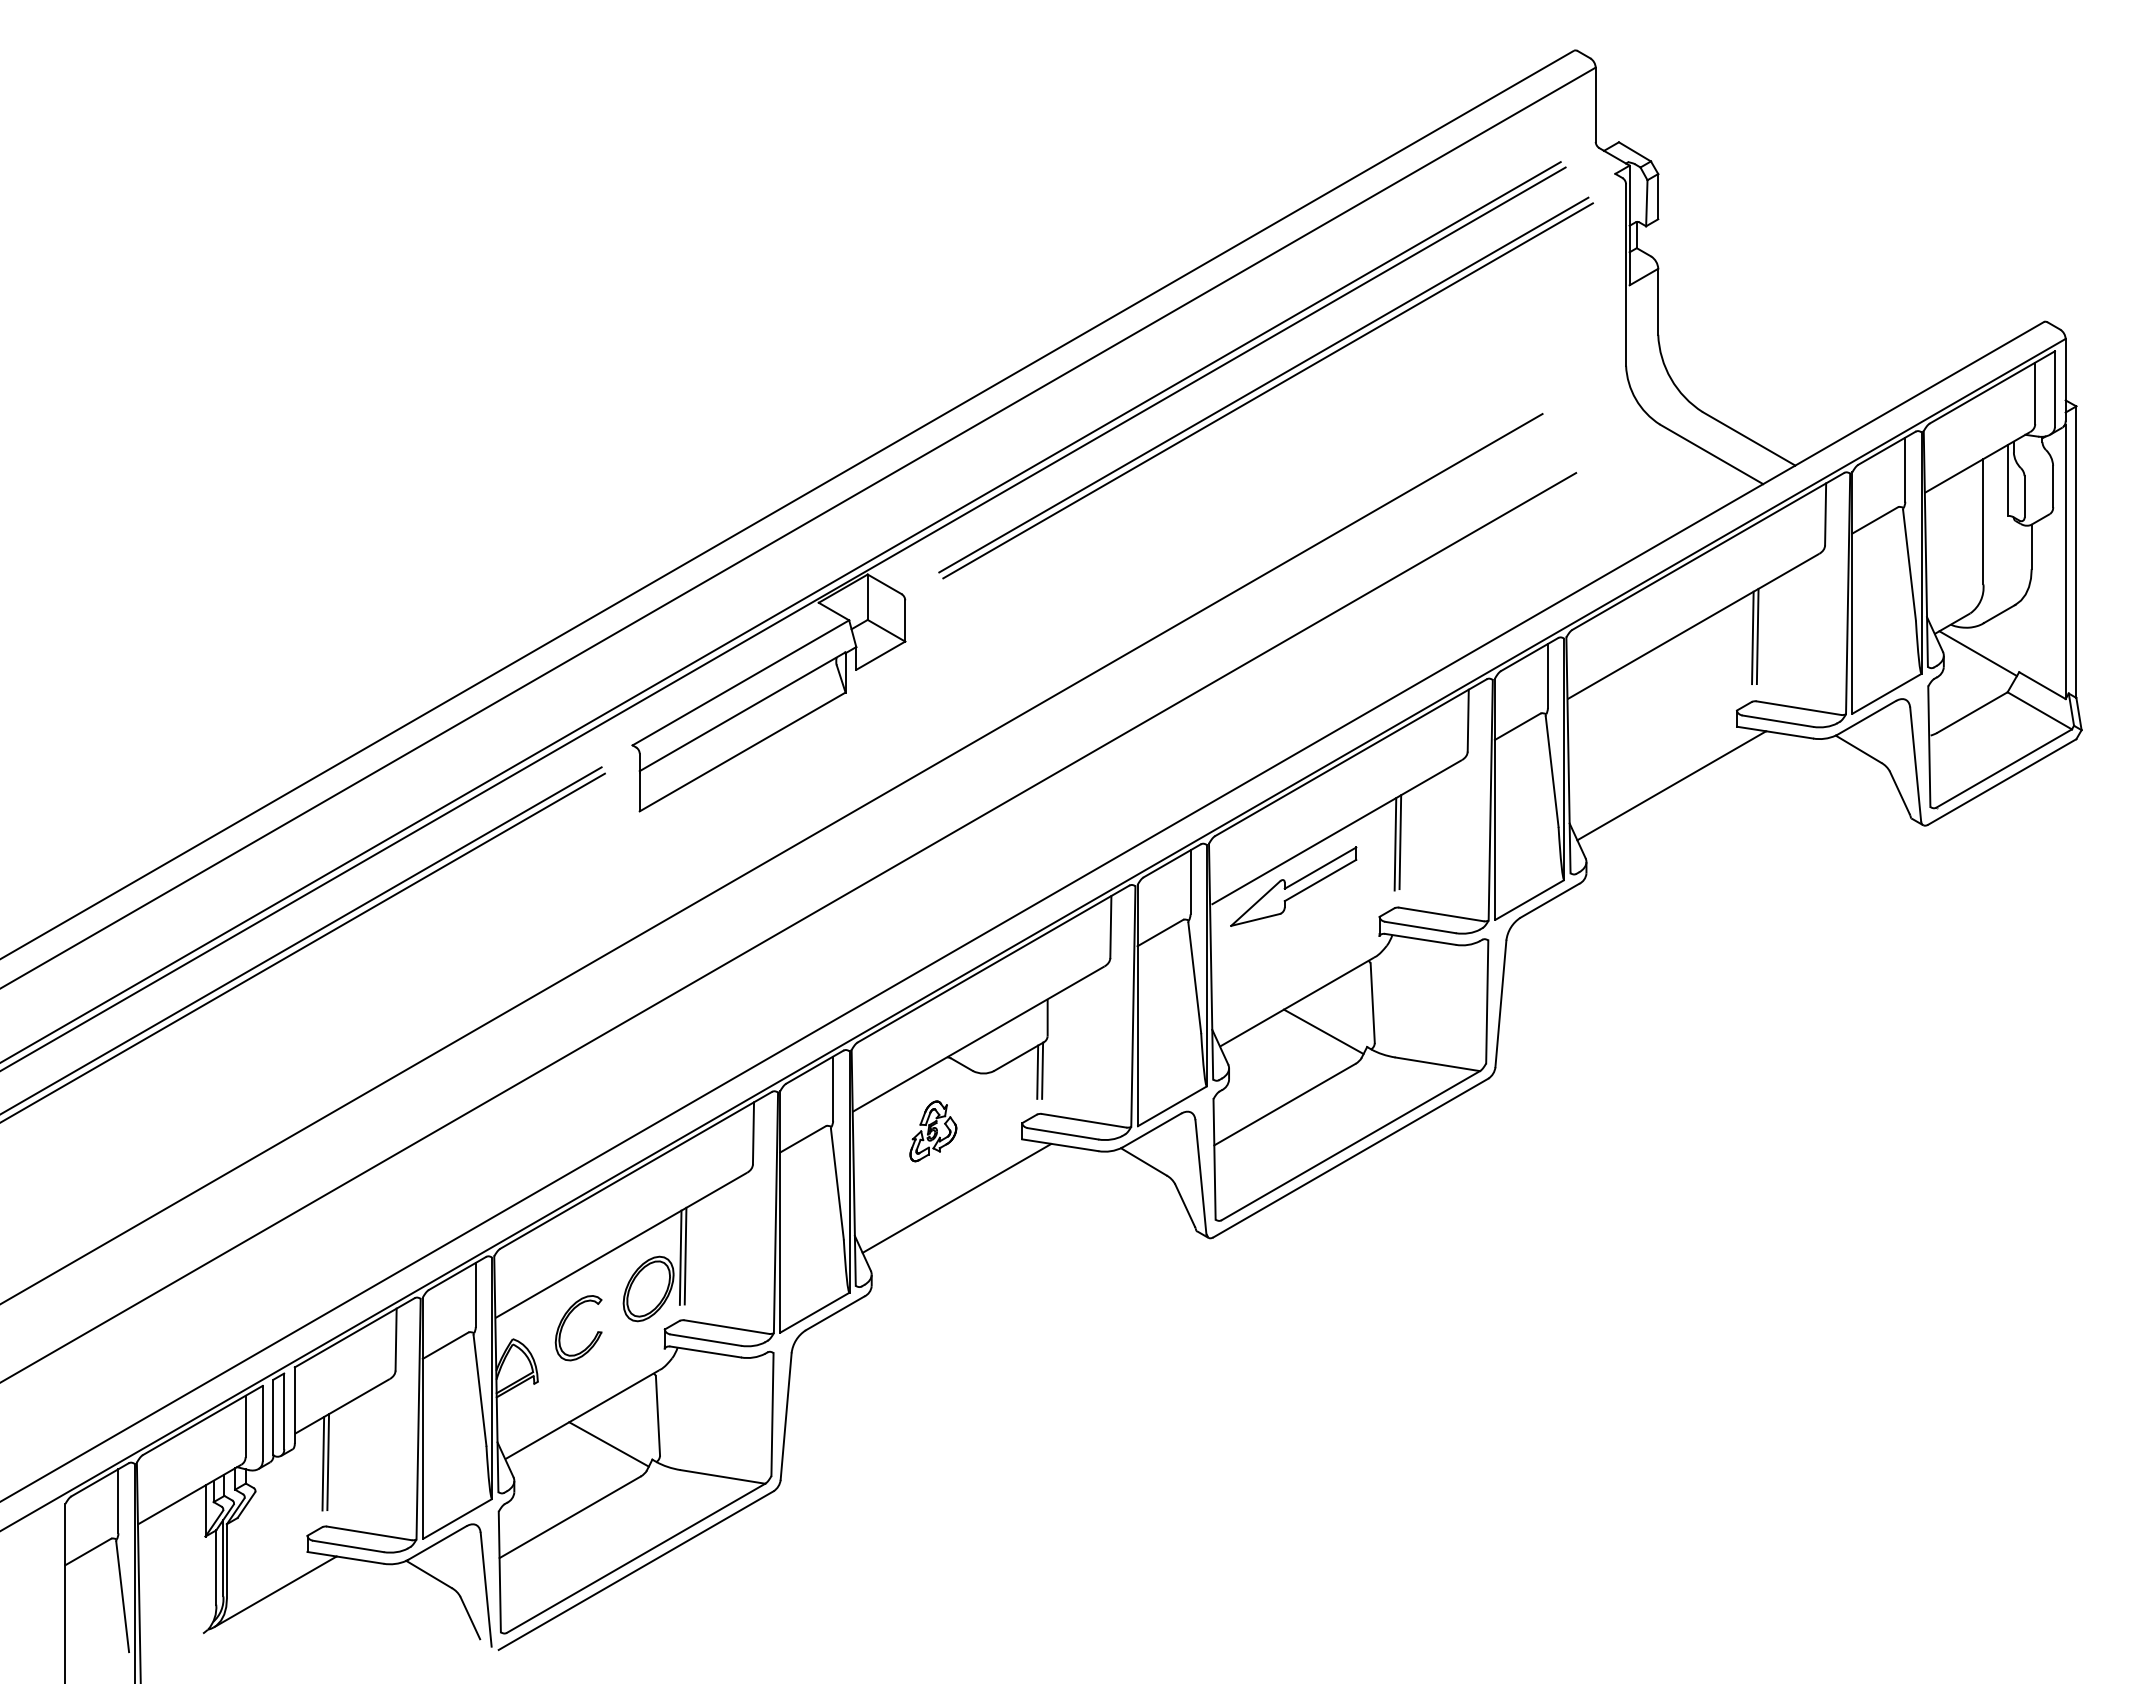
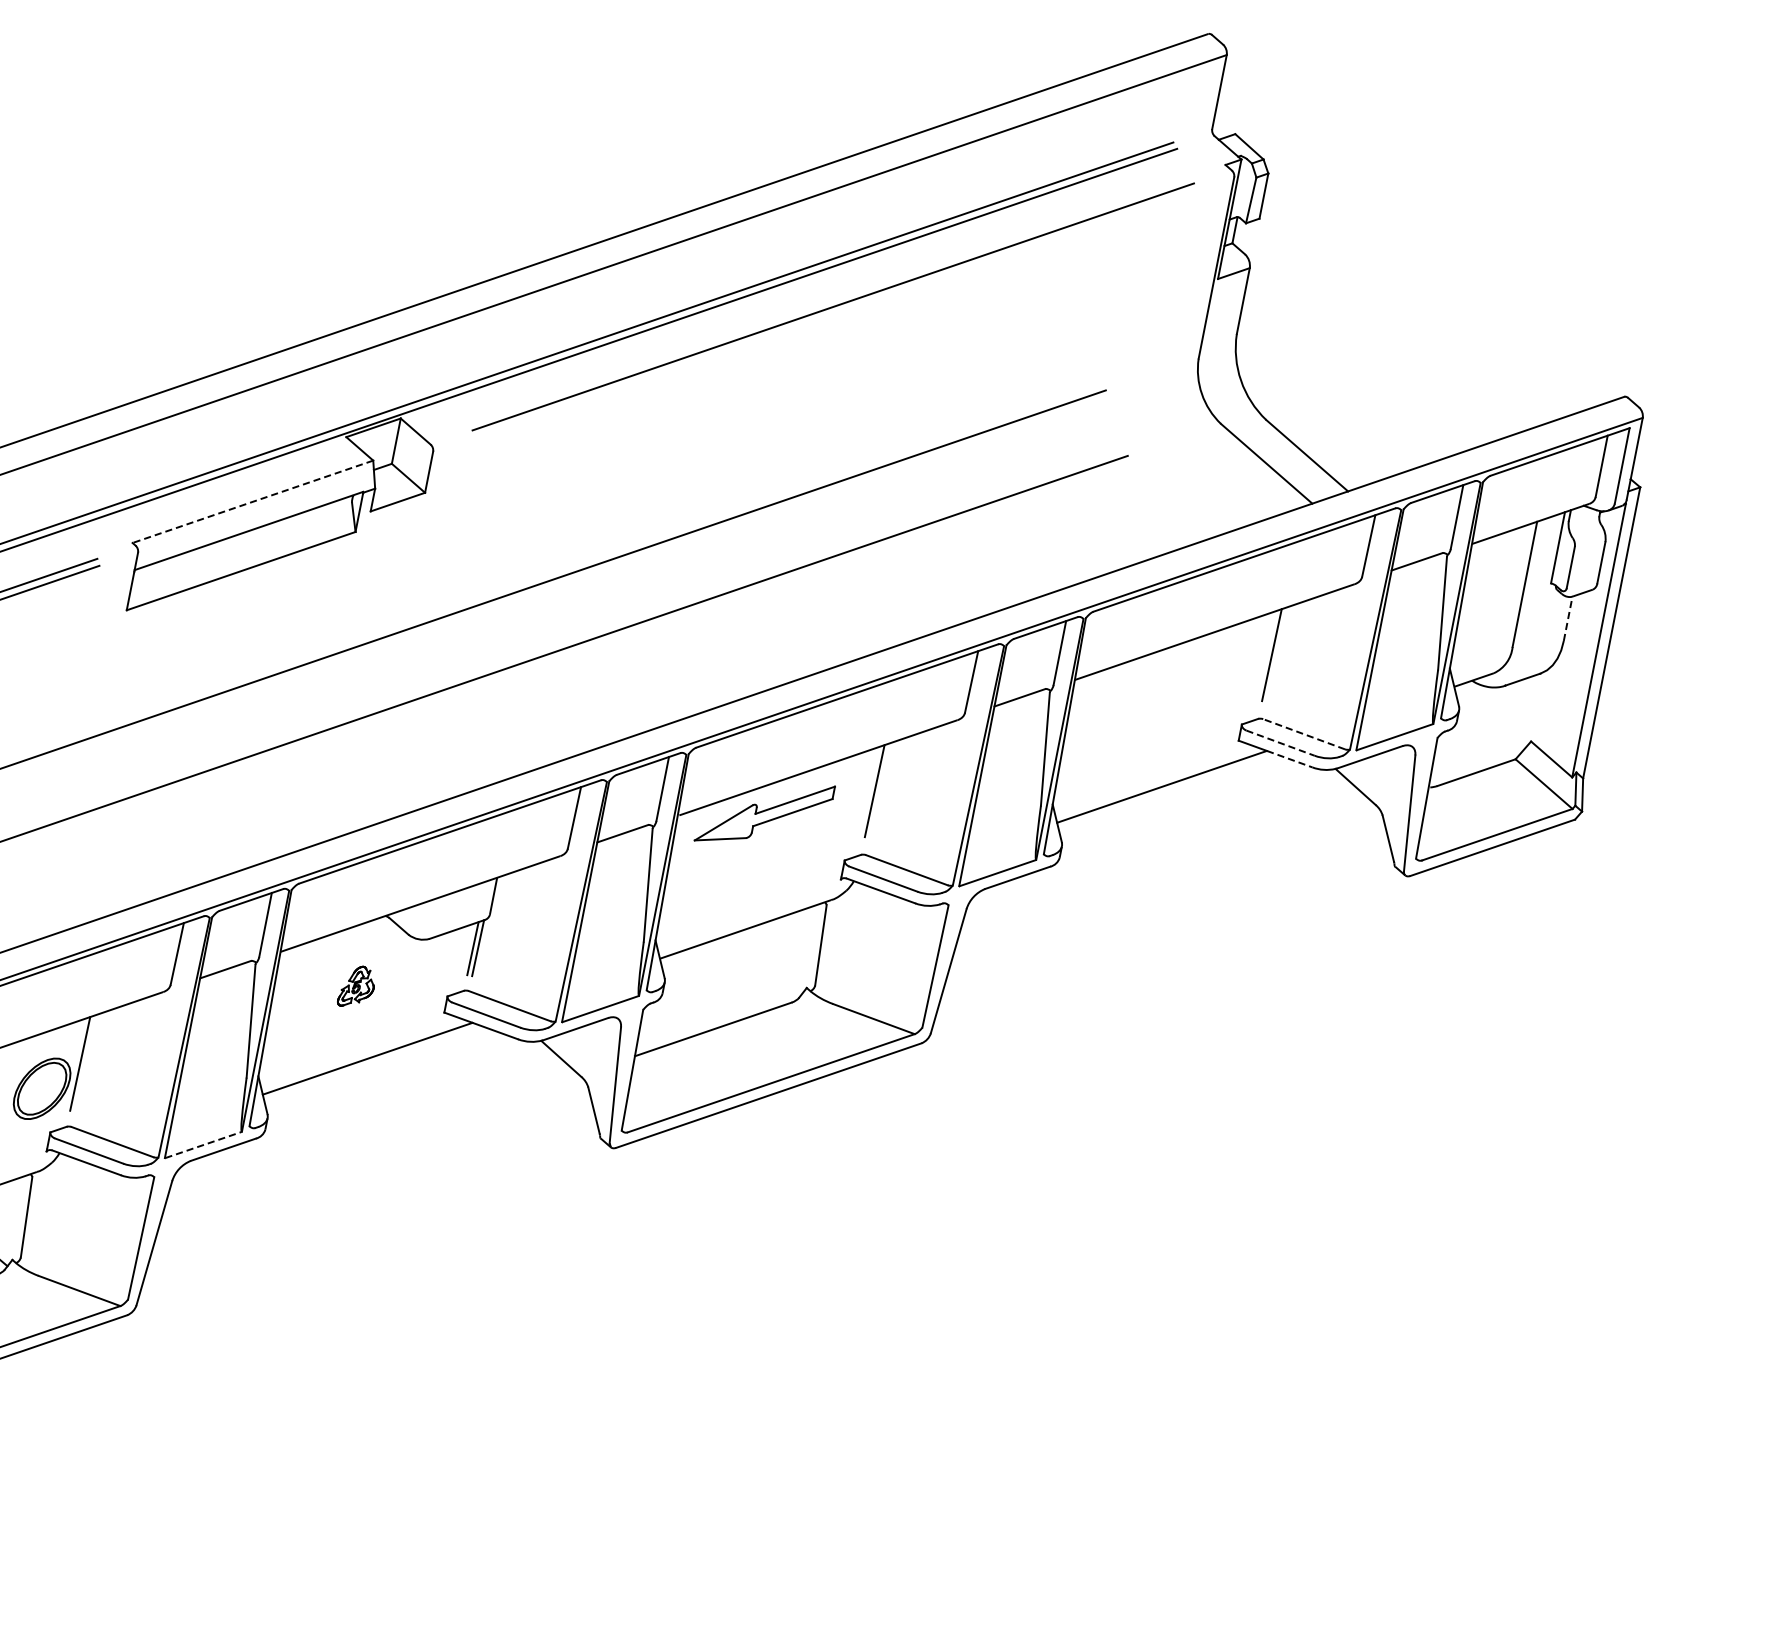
line: (1267, 390) -> (835, 313), removed
line: (2031, 546) -> (1568, 618), solid -> dashed
line: (1757, 636) -> (1276, 654), removed
line: (1977, 653) -> (1493, 714), removed
line: (740, 683) -> (252, 502), solid -> dashed
line: (1798, 708) -> (1303, 734), solid -> dashed
line: (1777, 721) -> (1280, 743), solid -> dashed
line: (1789, 734) -> (1289, 758), solid -> dashed
line: (1400, 842) -> (880, 790), removed
line: (1323, 1031) -> (766, 963), removed
part: (933, 1131) -> (357, 987), size x0.7
line: (685, 1255) -> (85, 1062), removed
line: (815, 1312) -> (204, 1144), solid -> dashed

